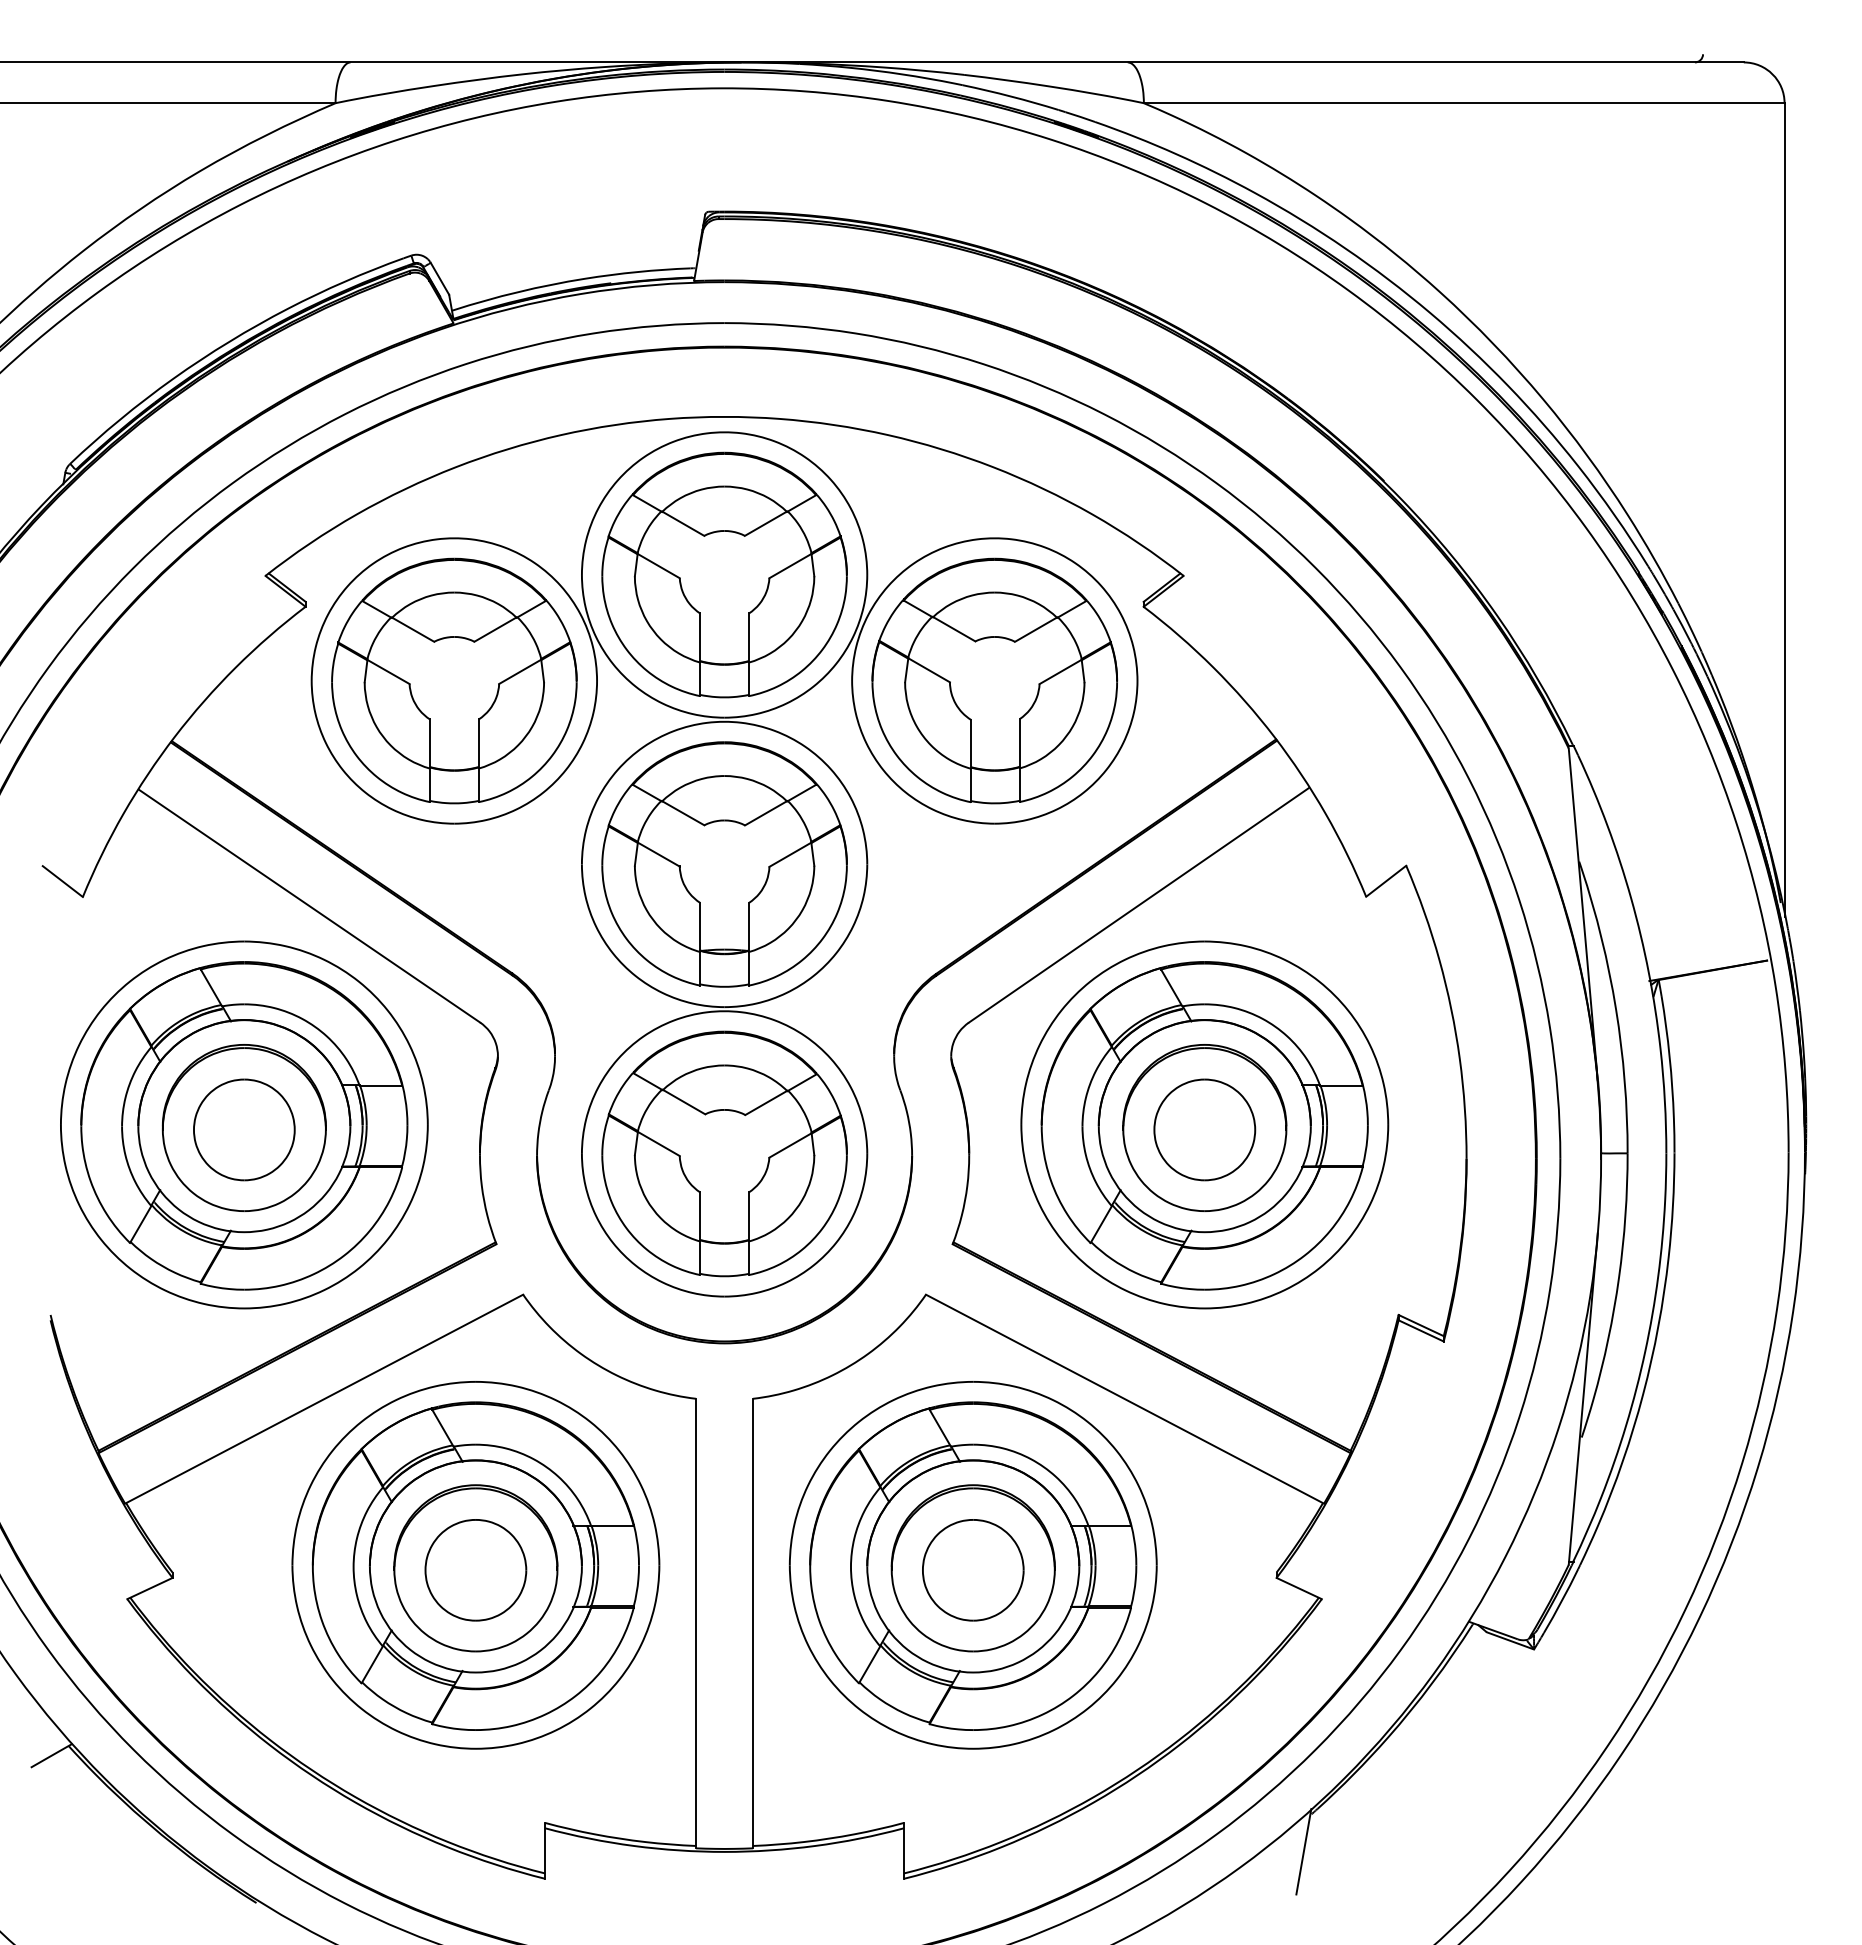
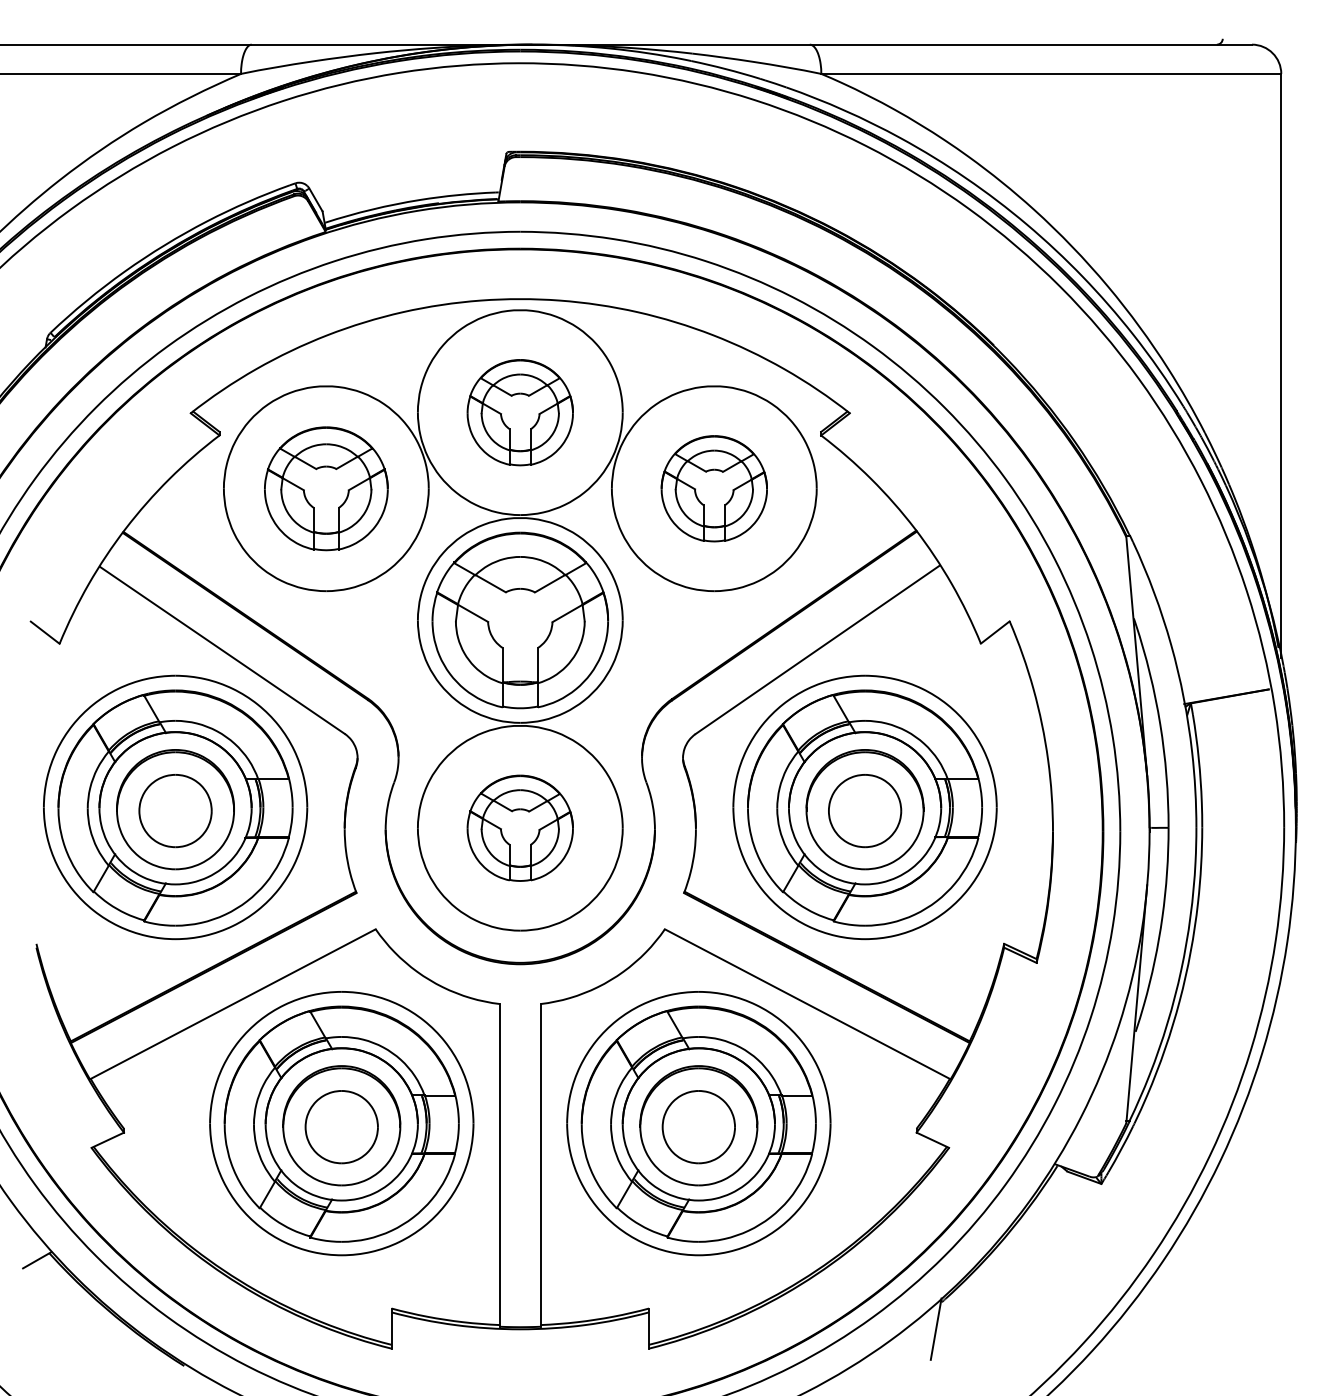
part: (724, 574) -> (520, 412), size x0.6
part: (454, 680) -> (326, 488), size x0.7
part: (994, 680) -> (714, 488), size x0.6
part: (724, 1153) -> (520, 827), size x0.6

